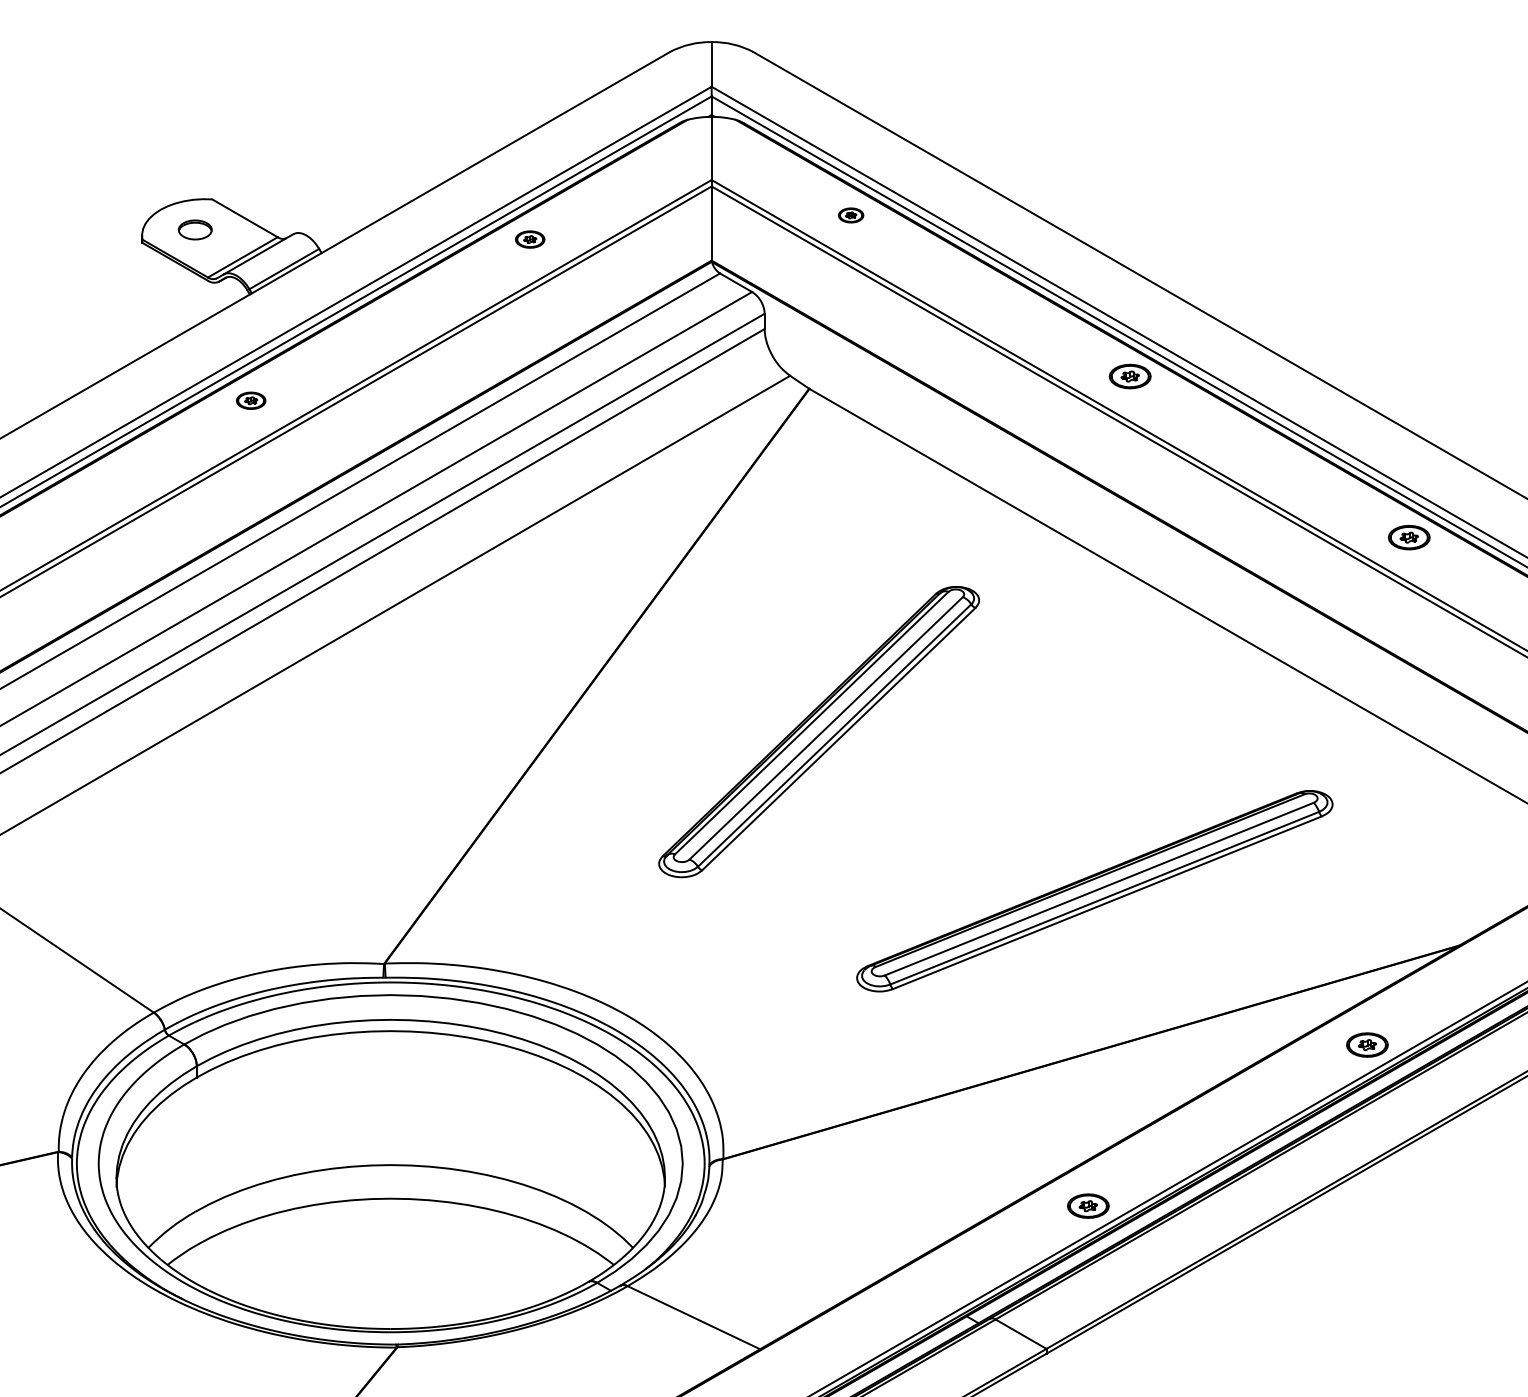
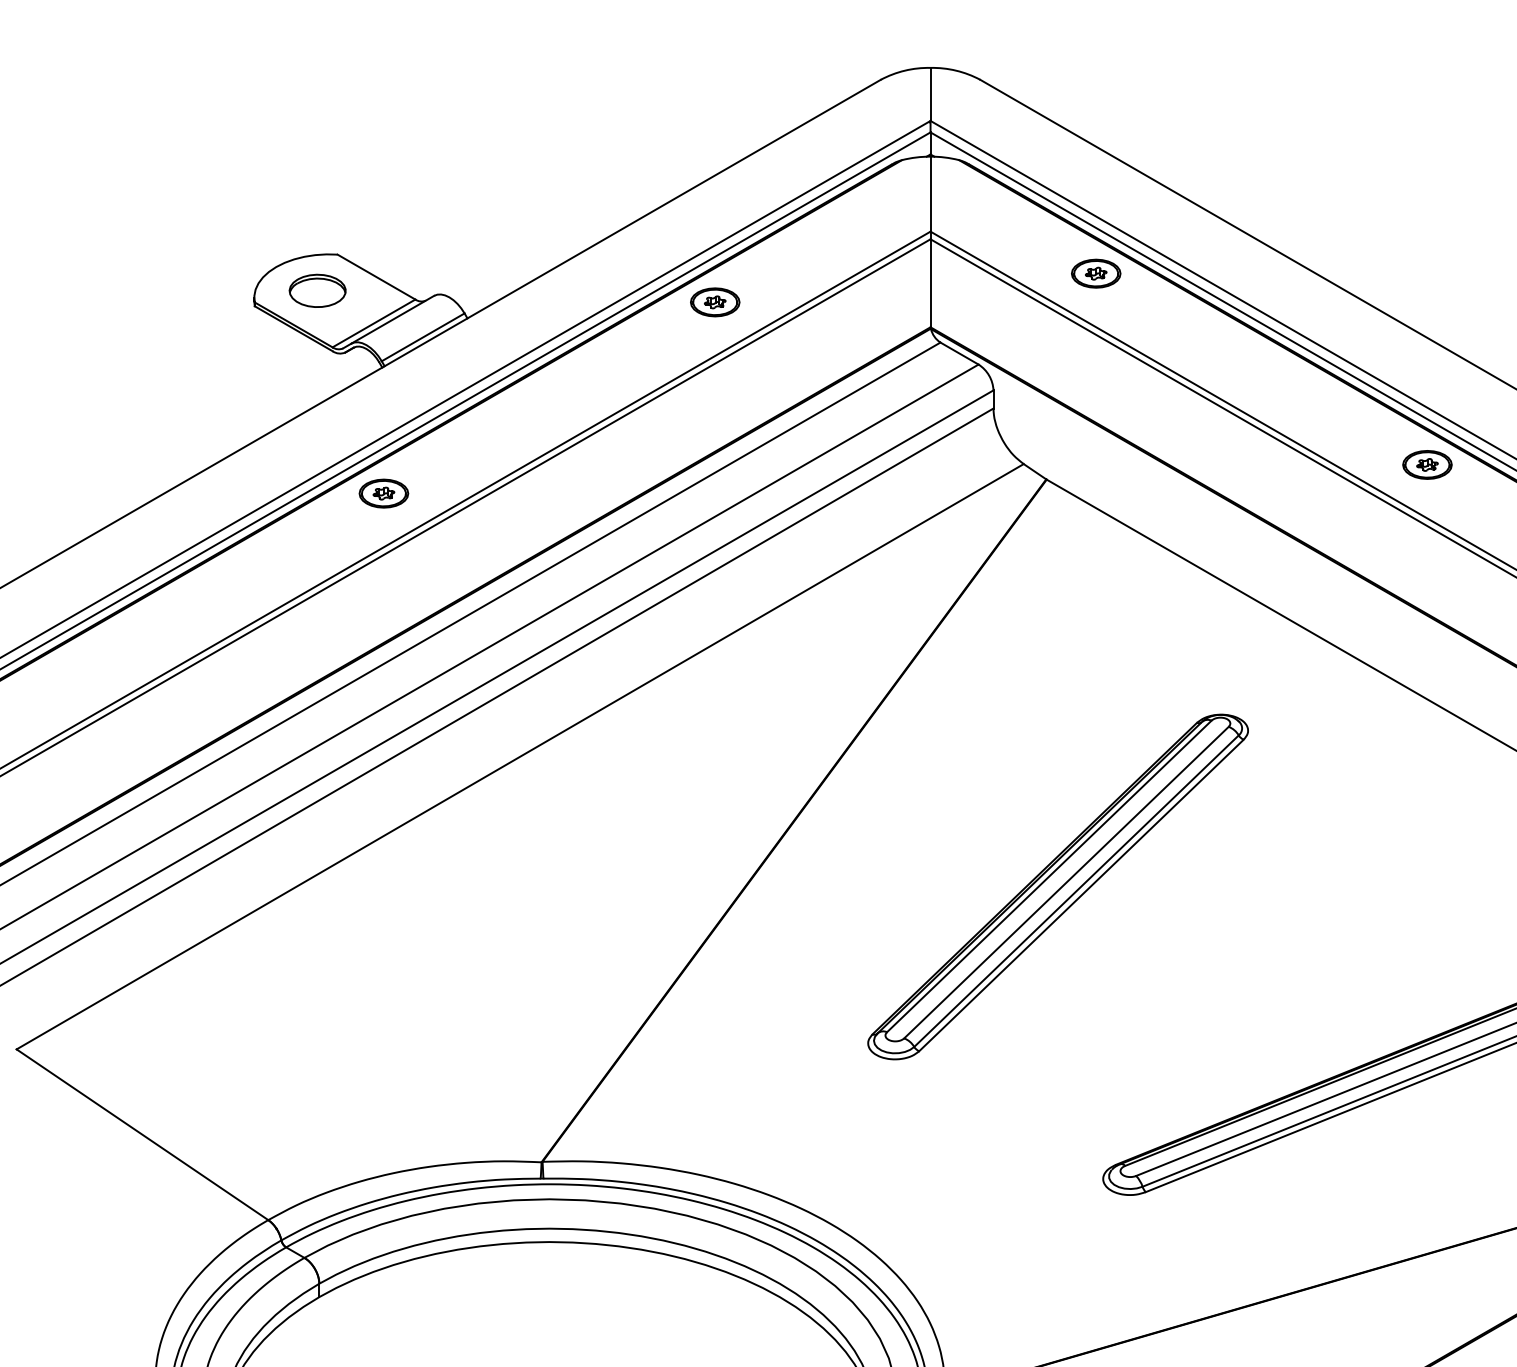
part: (850, 215) -> (1095, 273), size x1.67
part: (194, 229) -> (316, 290), size x1.43
part: (529, 239) -> (714, 302), size x1.43
part: (250, 400) -> (383, 493), size x1.43

